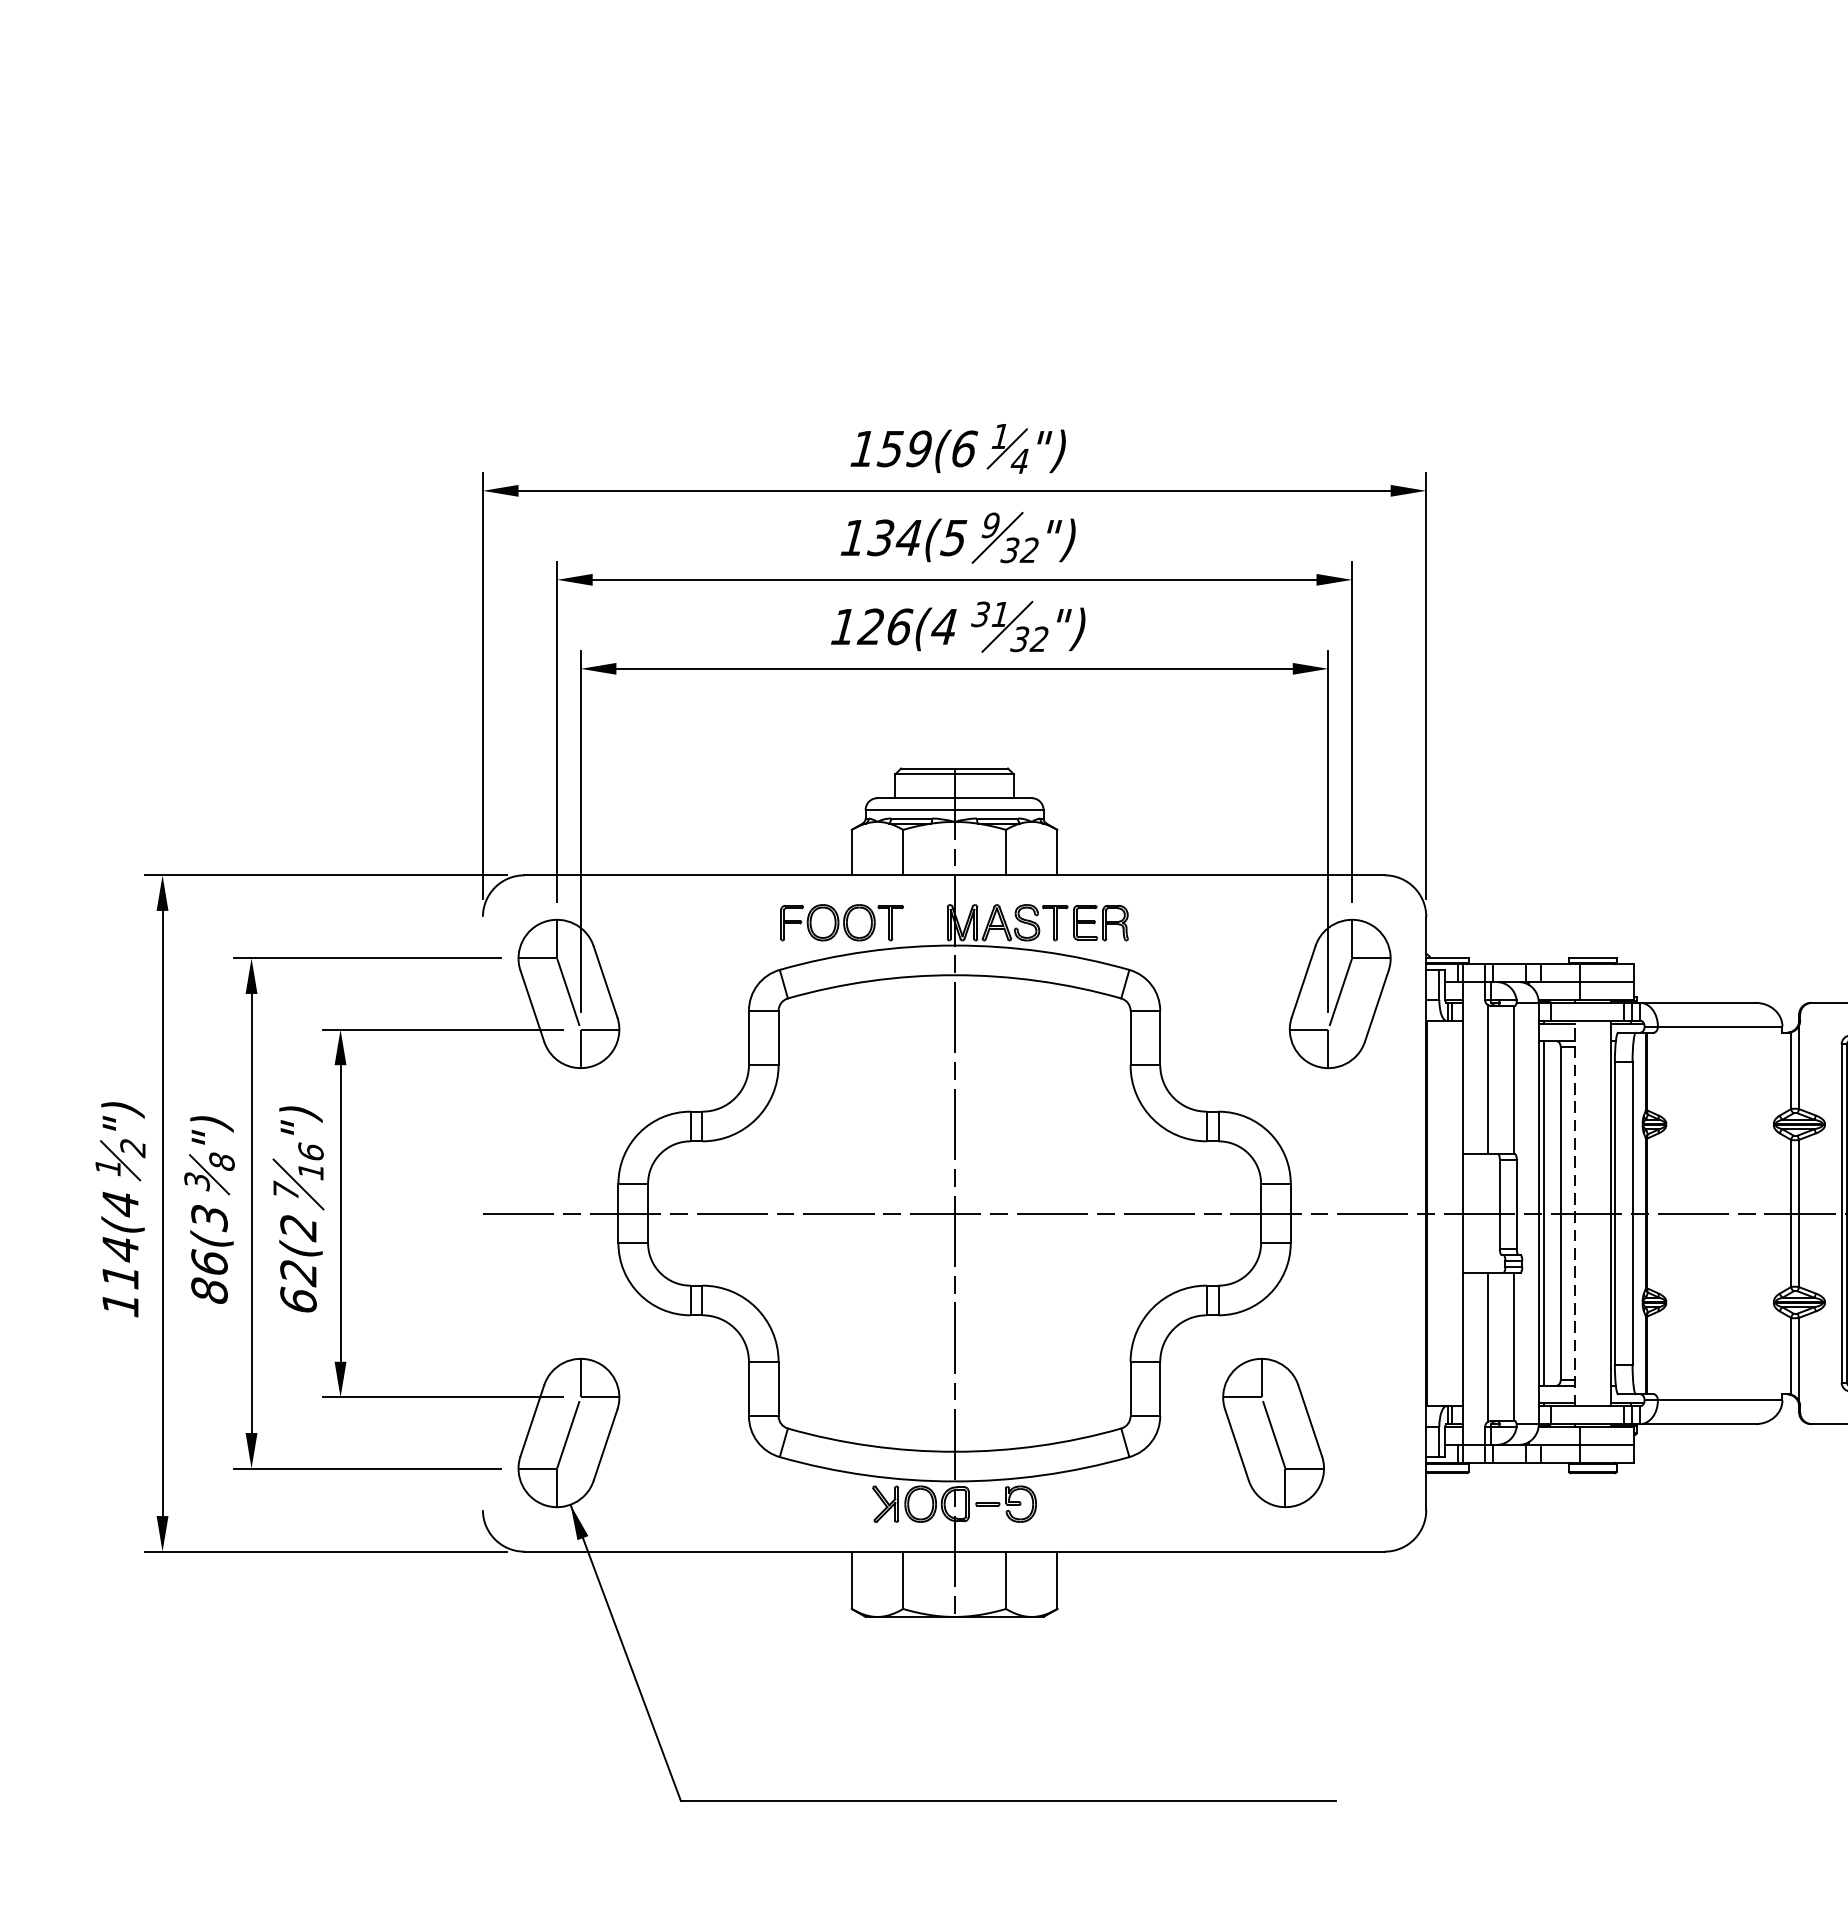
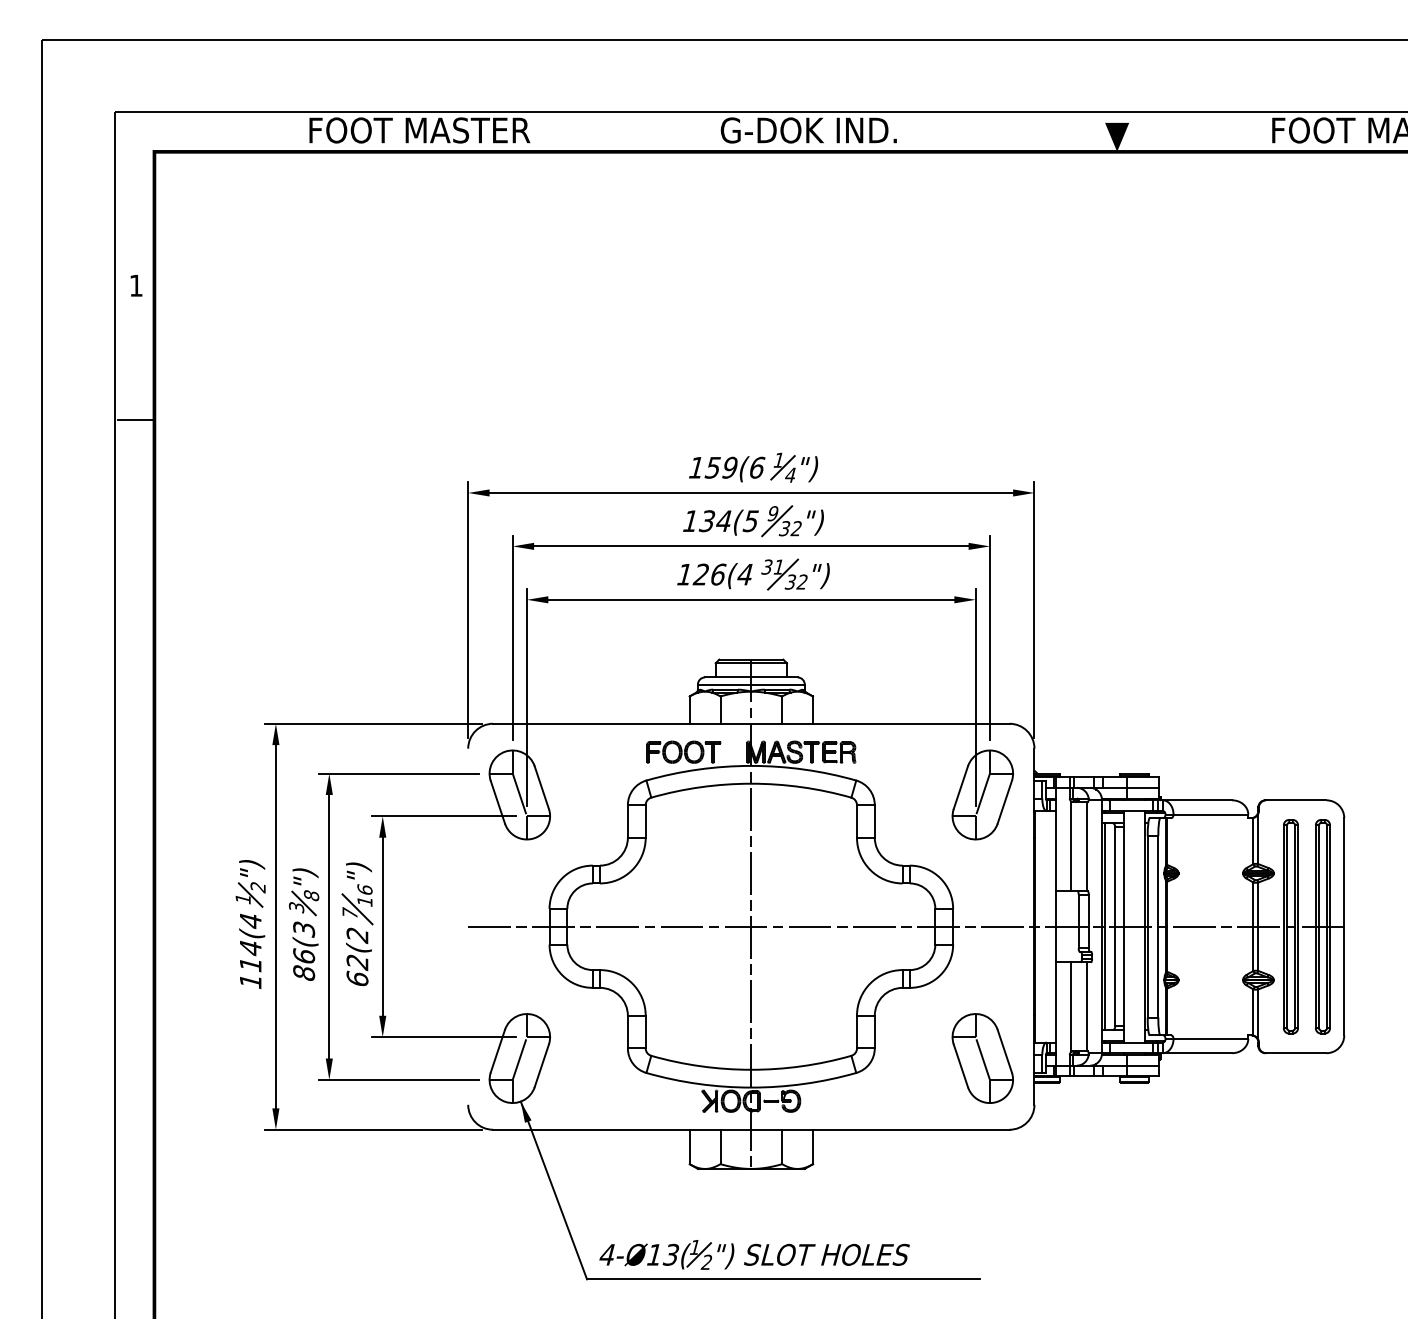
line: (1574, 1213) -> (1123, 926), dashed -> solid
part: (1273, 1432) -> (982, 1058), moved
part: (959, 1759) -> (754, 1254), added

